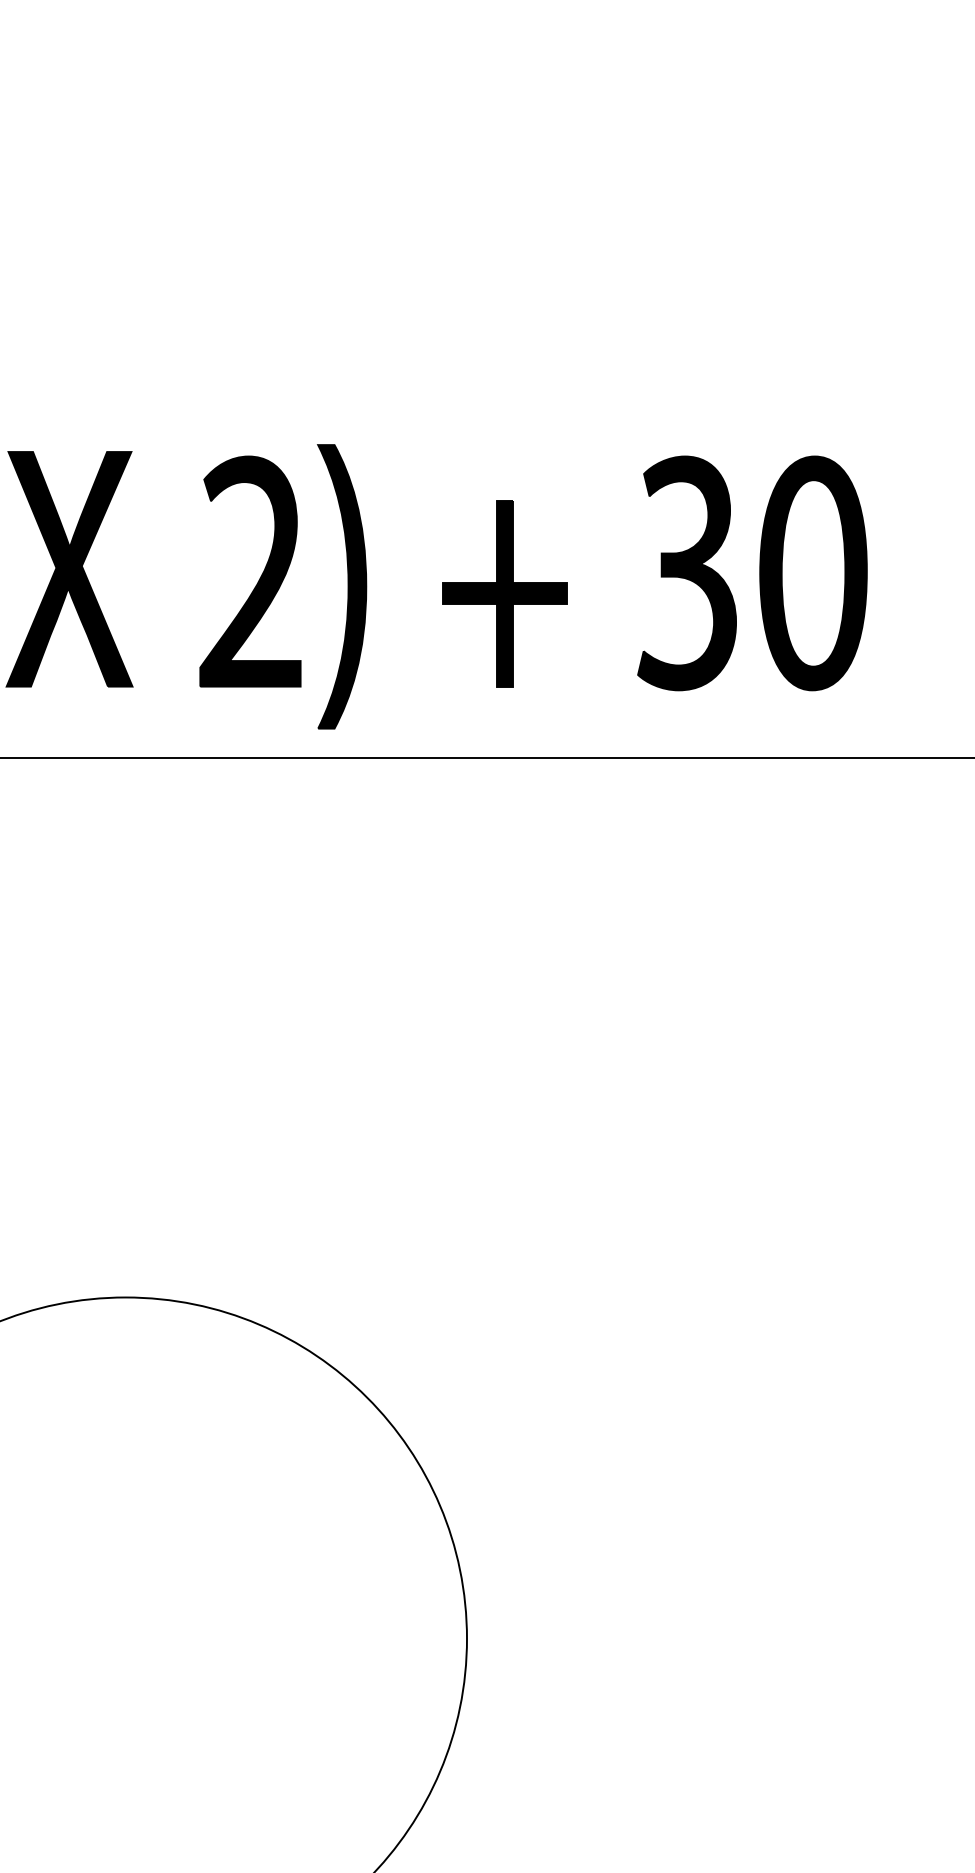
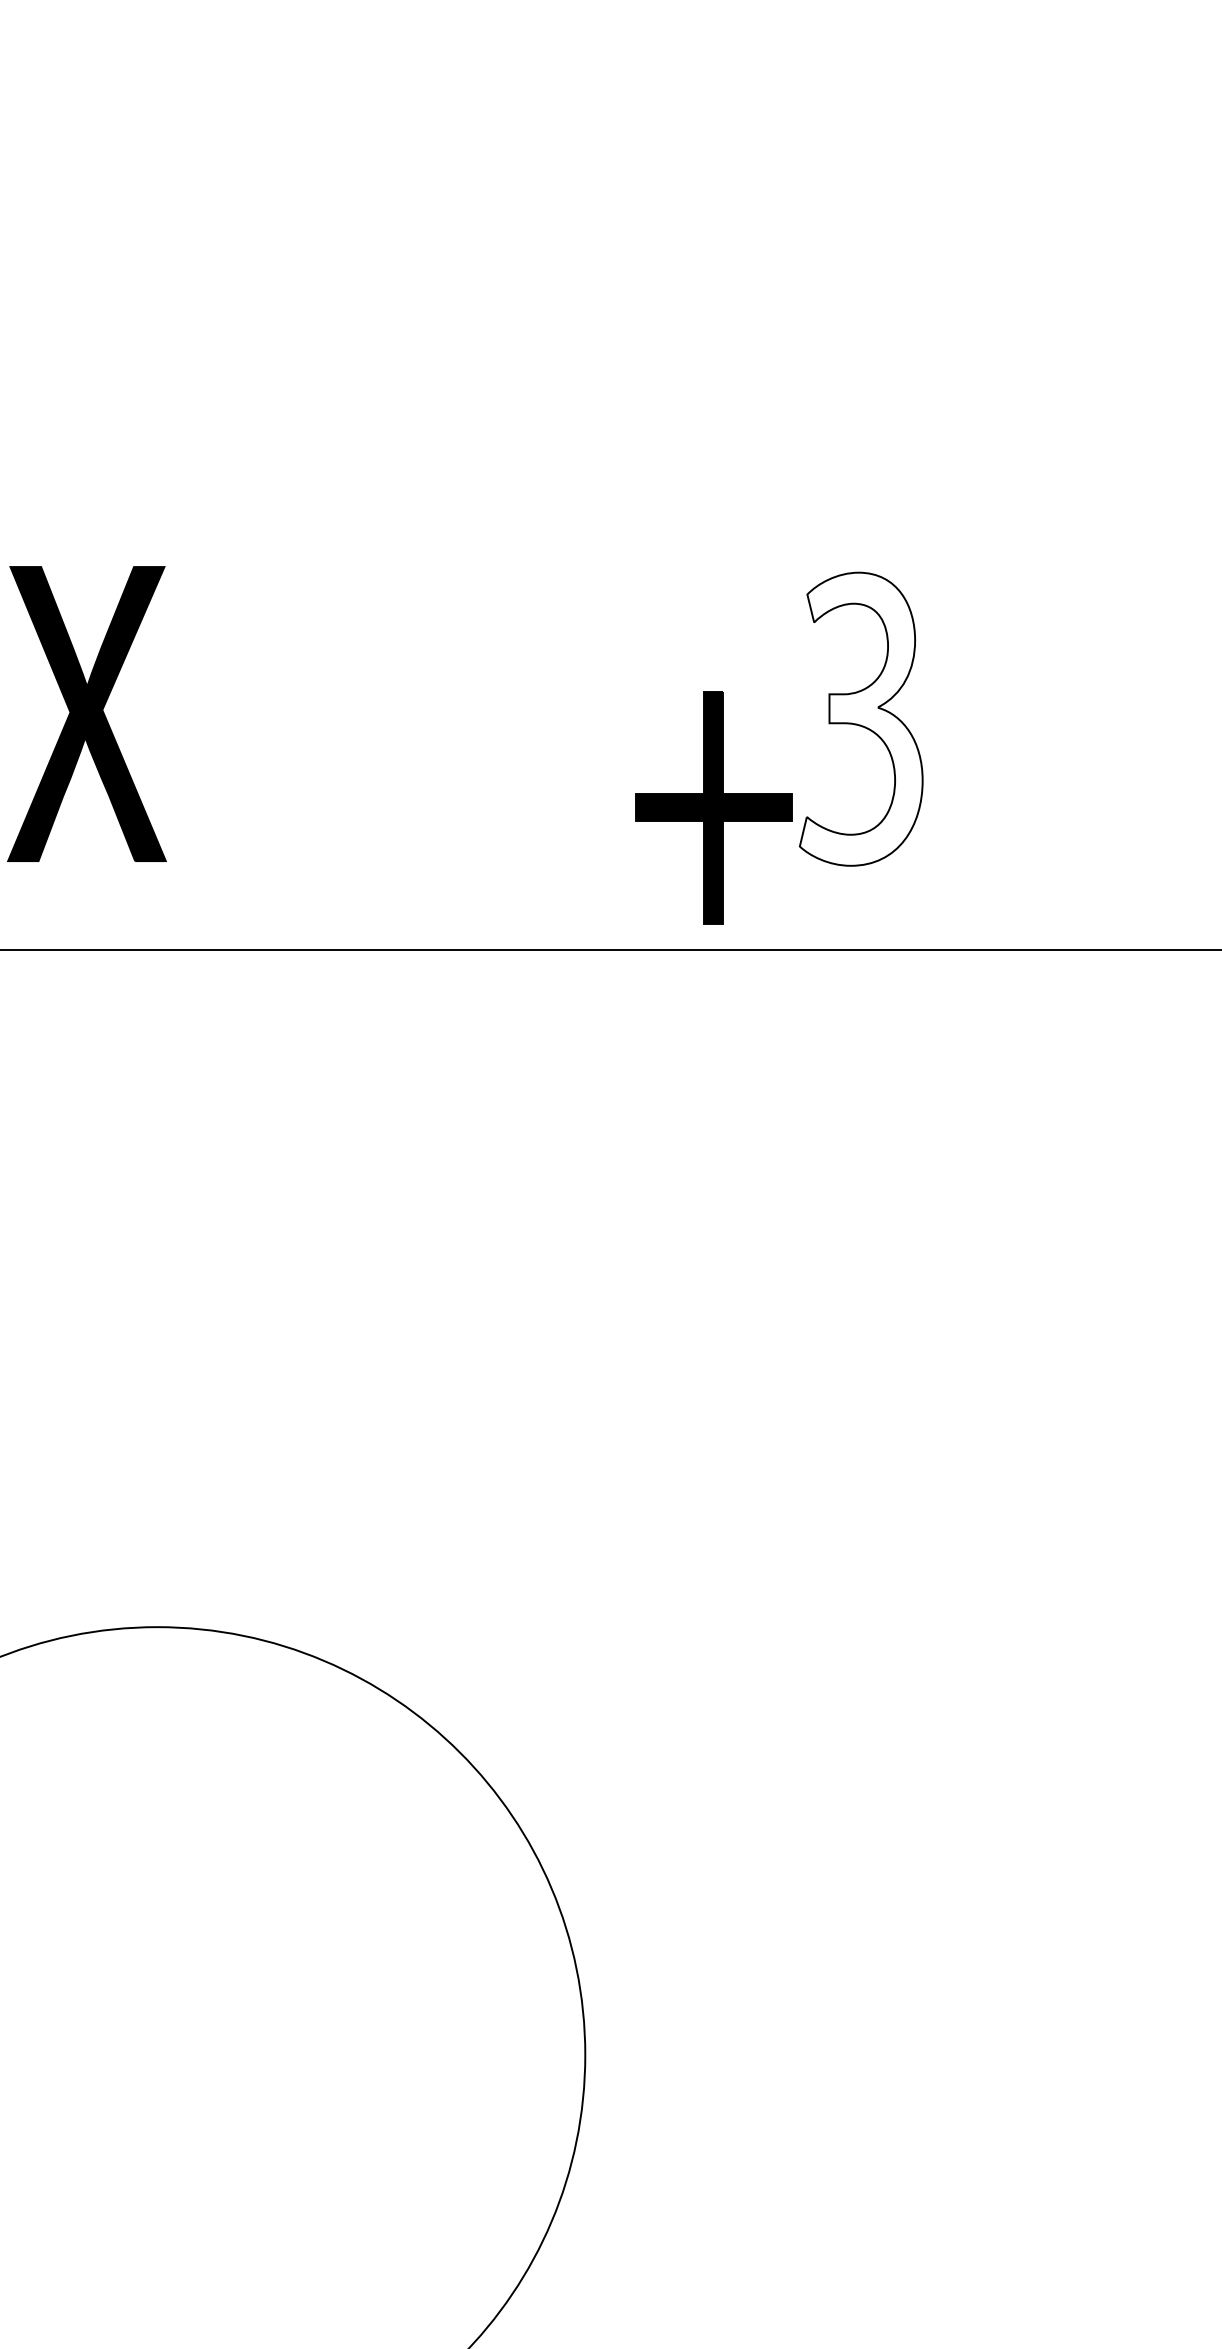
fill: (686, 572) -> (860, 718), removed
part: (813, 572) -> (1019, 718), removed
part: (260, 576) -> (326, 723), removed
part: (347, 585) -> (435, 734), removed
part: (504, 593) -> (713, 807), moved

